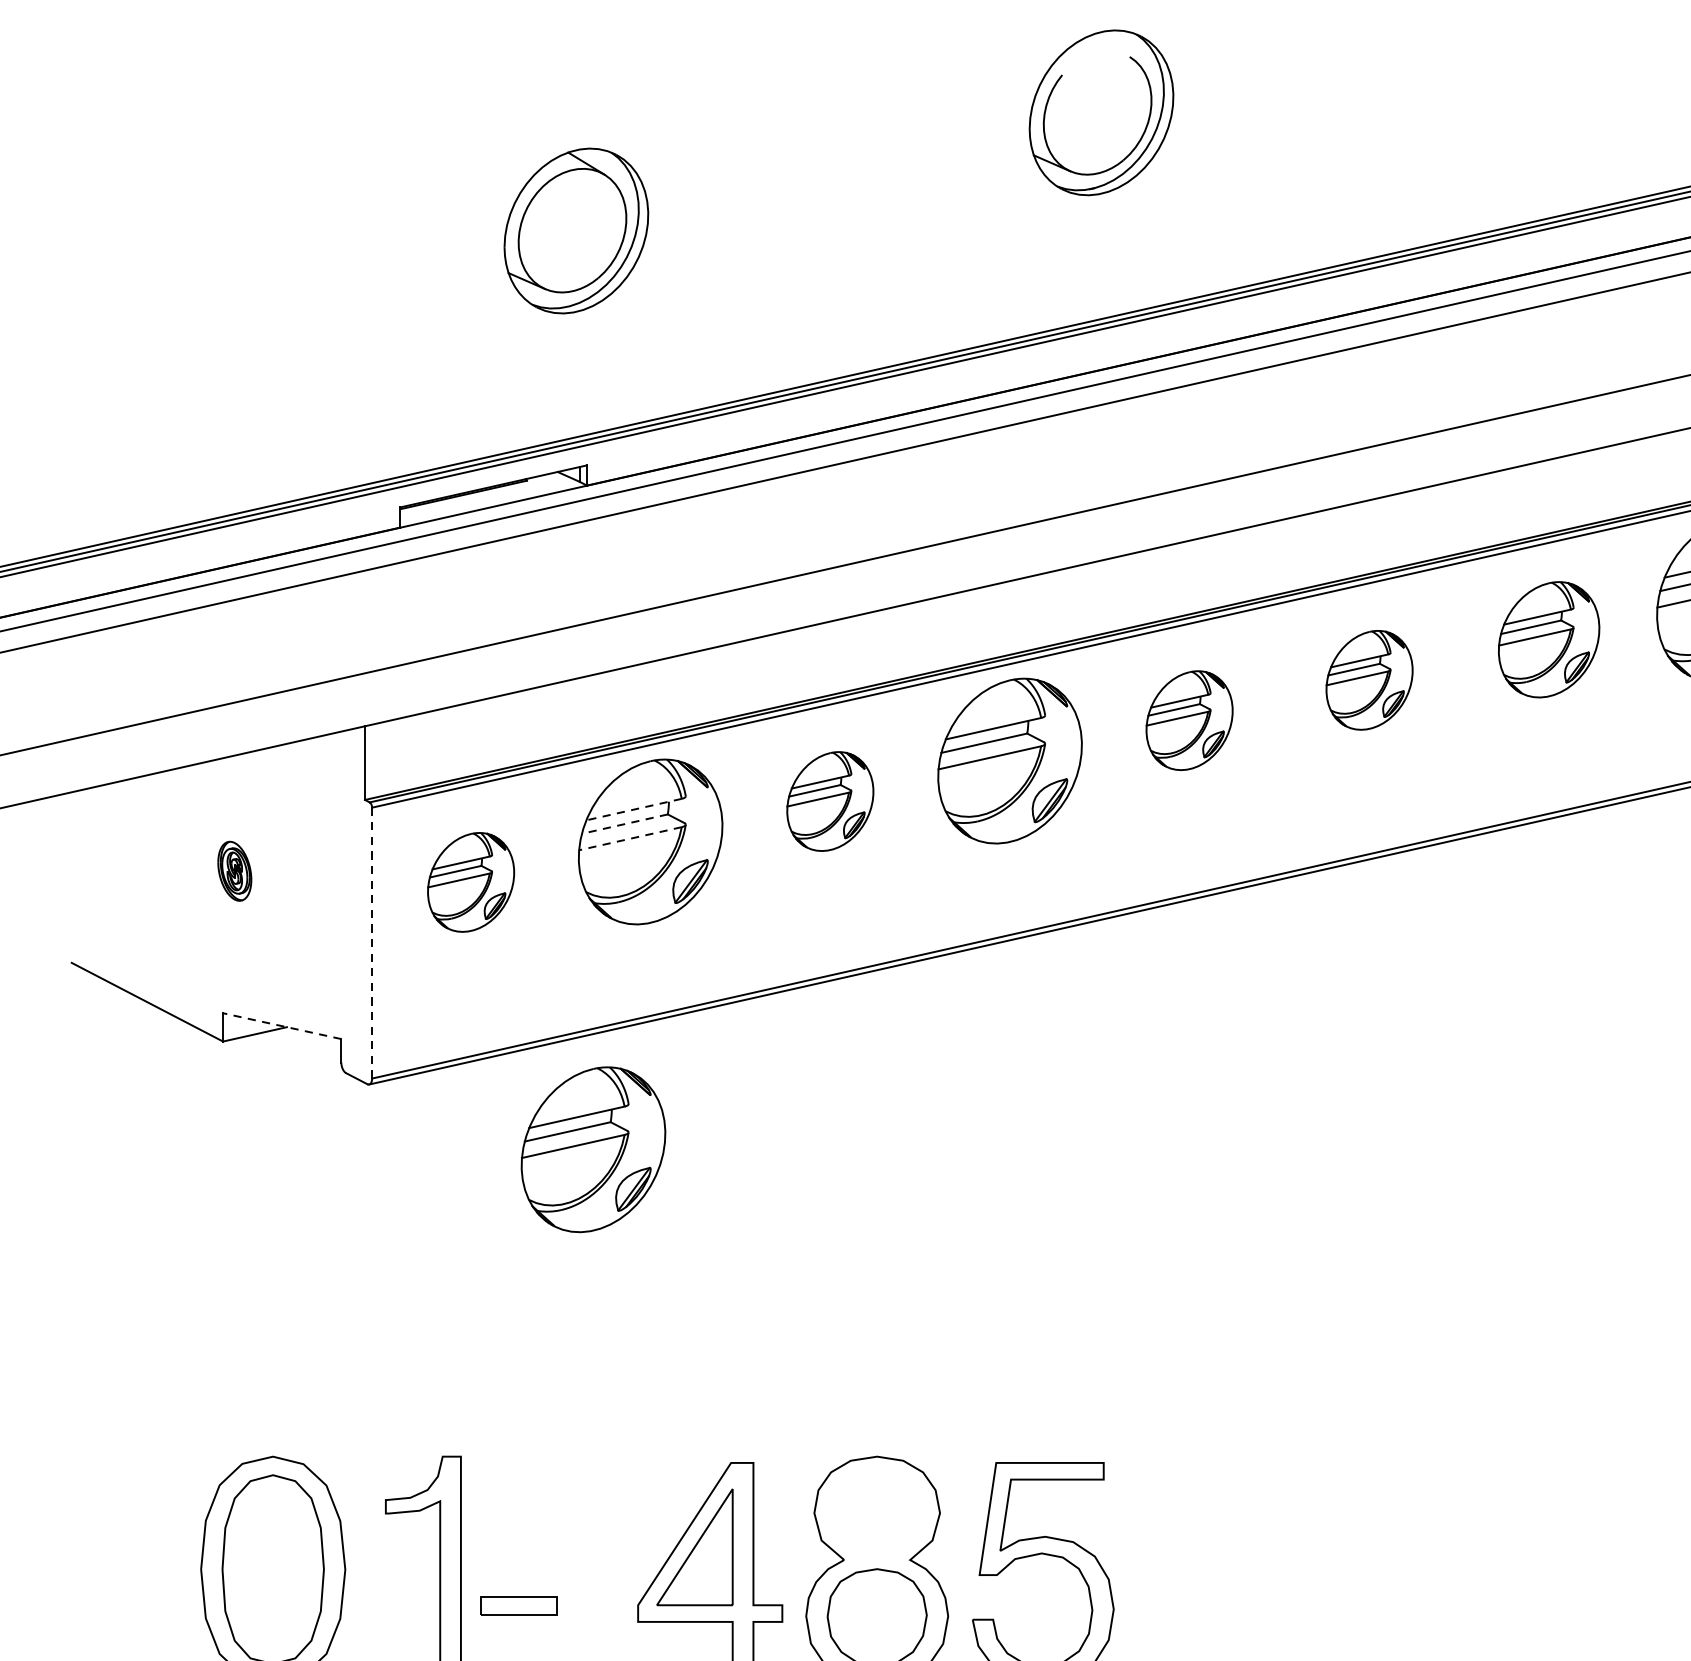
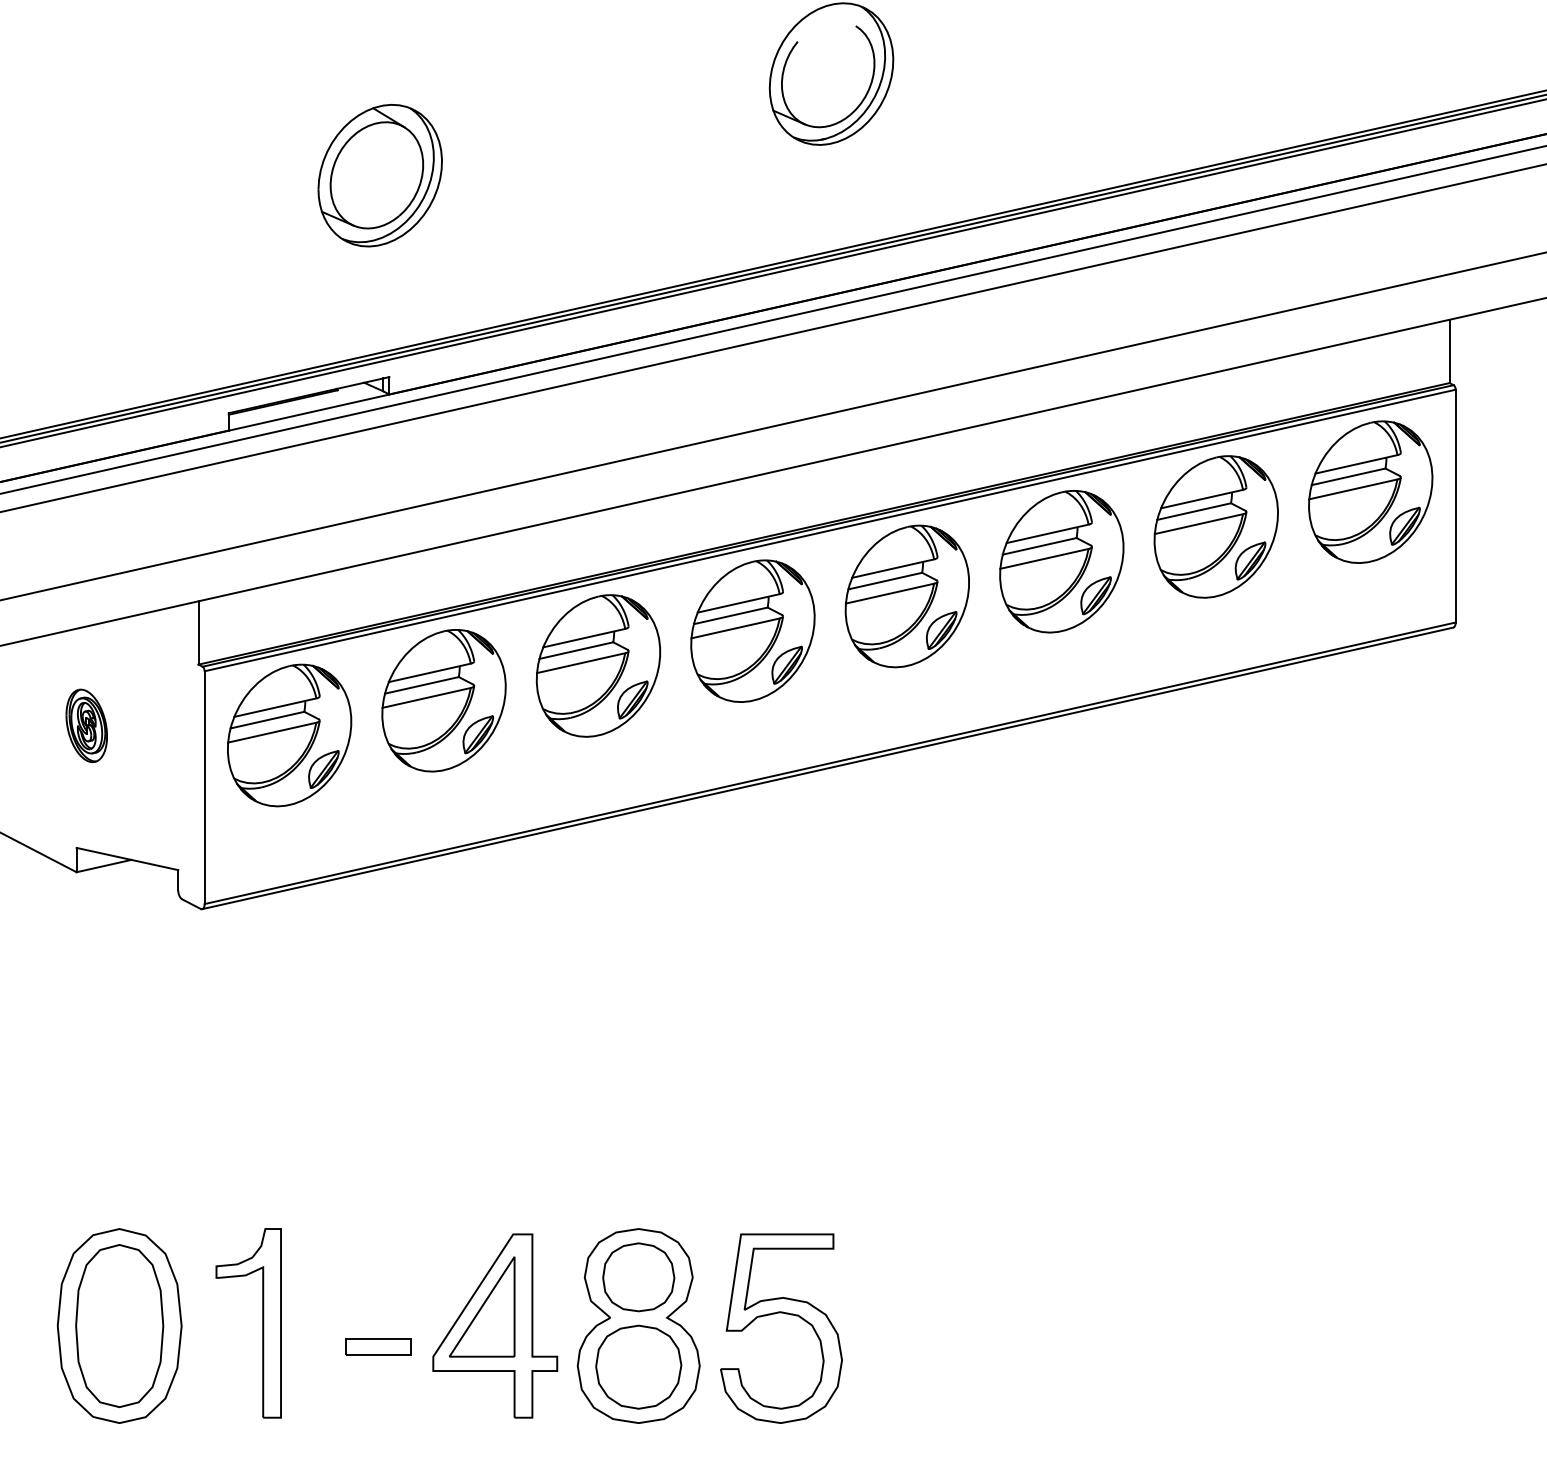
part: (1548, 639) -> (1215, 526), size x1.43
part: (1369, 679) -> (1061, 561), size x1.67
part: (1188, 720) -> (906, 596), size x1.67
part: (830, 800) -> (598, 665), size x1.67
line: (633, 810) -> (429, 673), dashed -> solid
line: (624, 824) -> (421, 685), dashed -> solid
line: (630, 839) -> (426, 698), dashed -> solid
part: (234, 870) -> (86, 725), size x1.43
part: (470, 882) -> (289, 735), size x1.67
line: (371, 944) -> (204, 788), dashed -> solid
line: (281, 1025) -> (126, 858), dashed -> solid
part: (592, 1148) -> (394, 964), removed
part: (876, 1513) -> (638, 1277), added
part: (519, 1605) -> (378, 1346), moved

